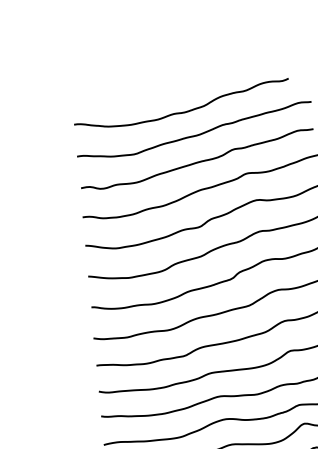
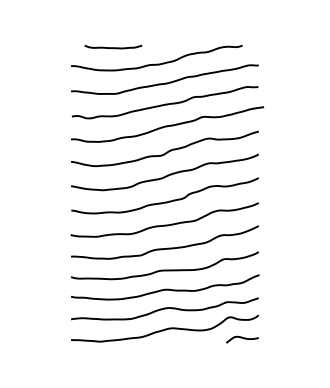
curve: (125, 96) -> (113, 47), added

